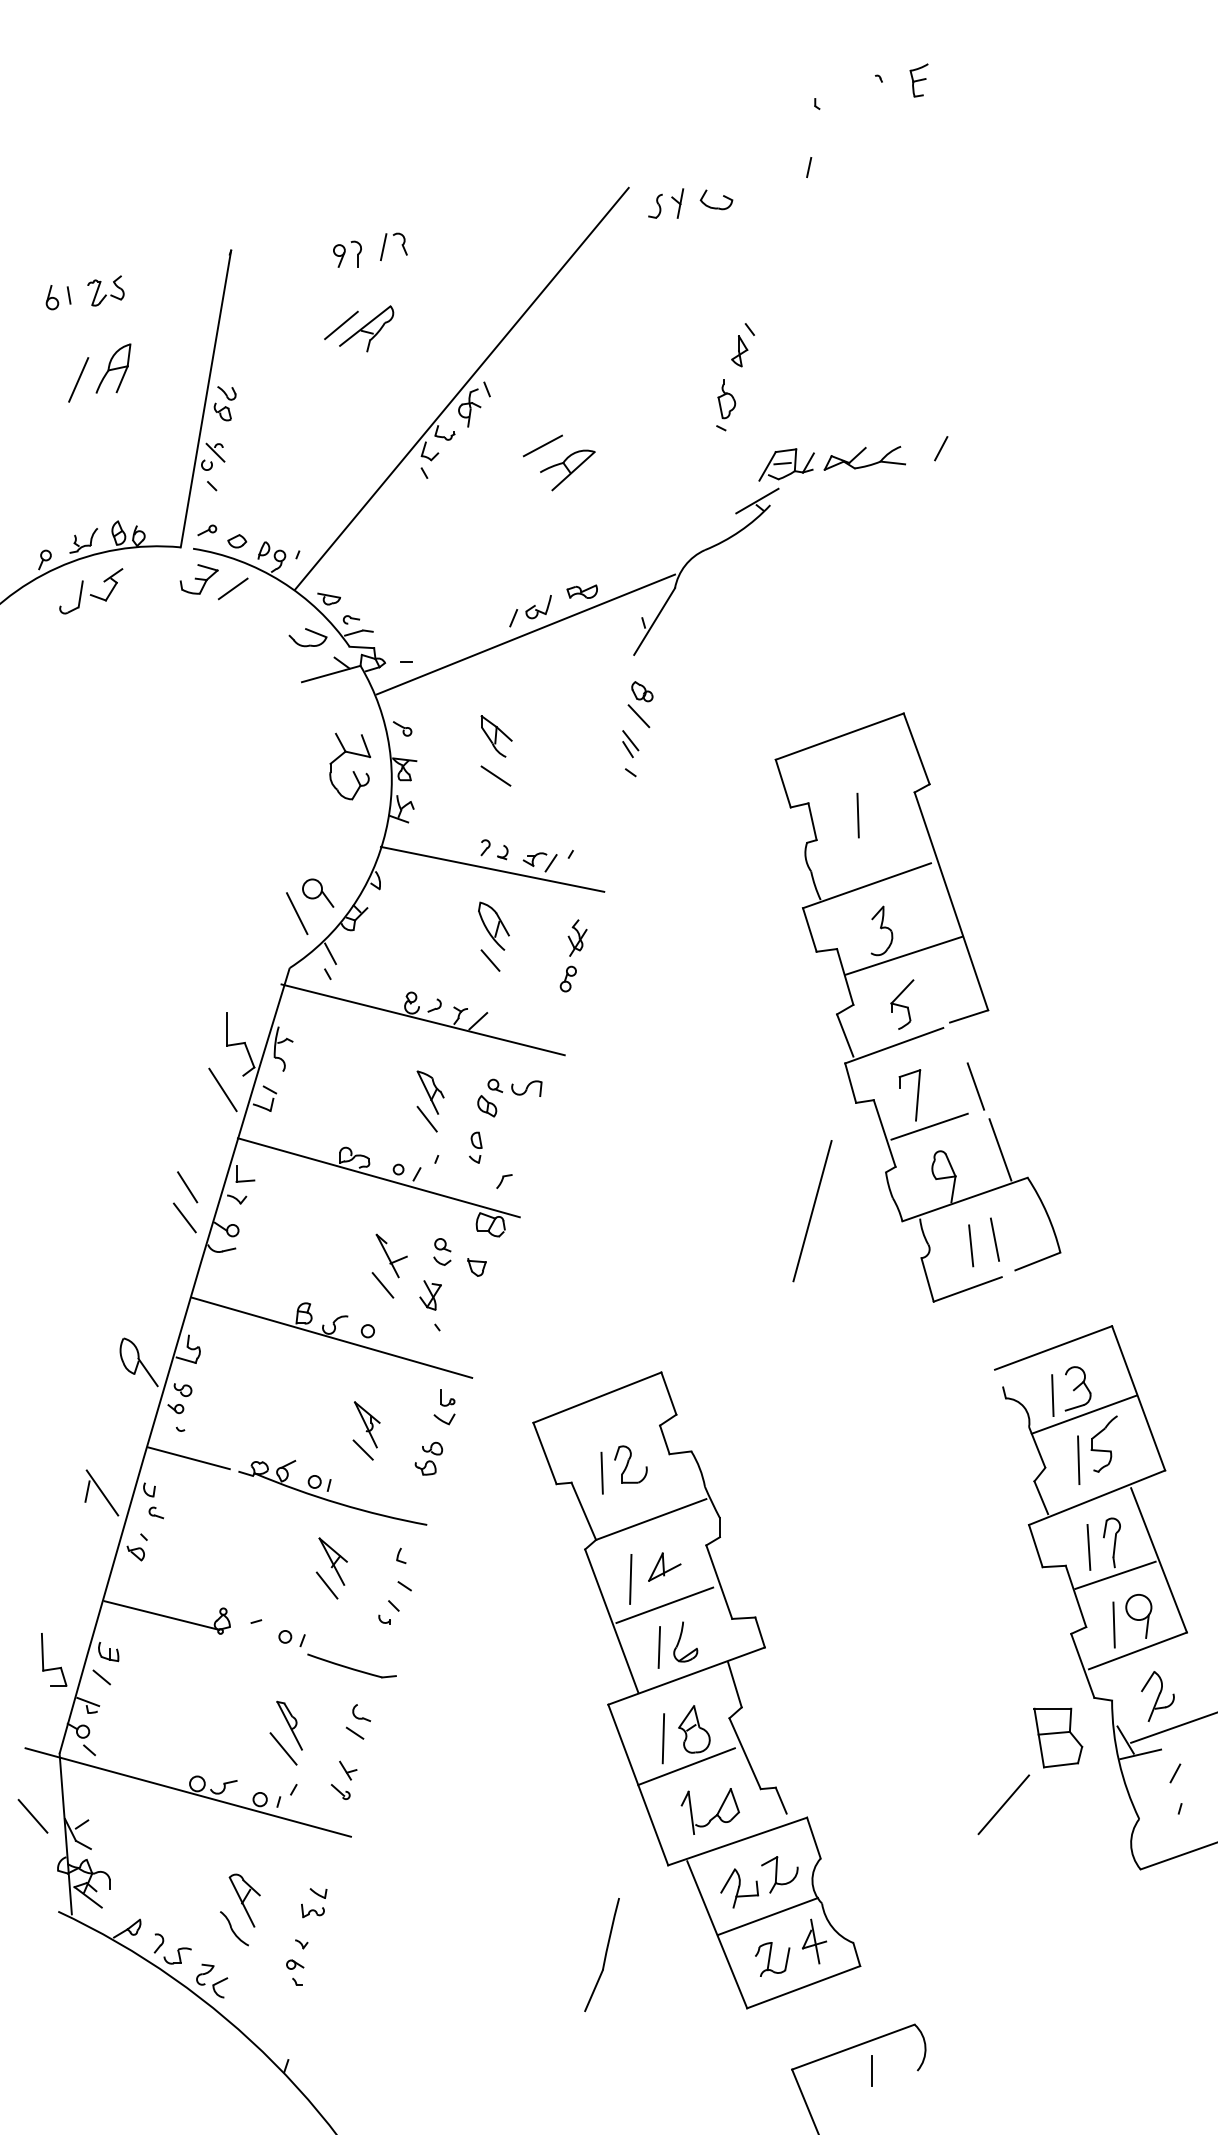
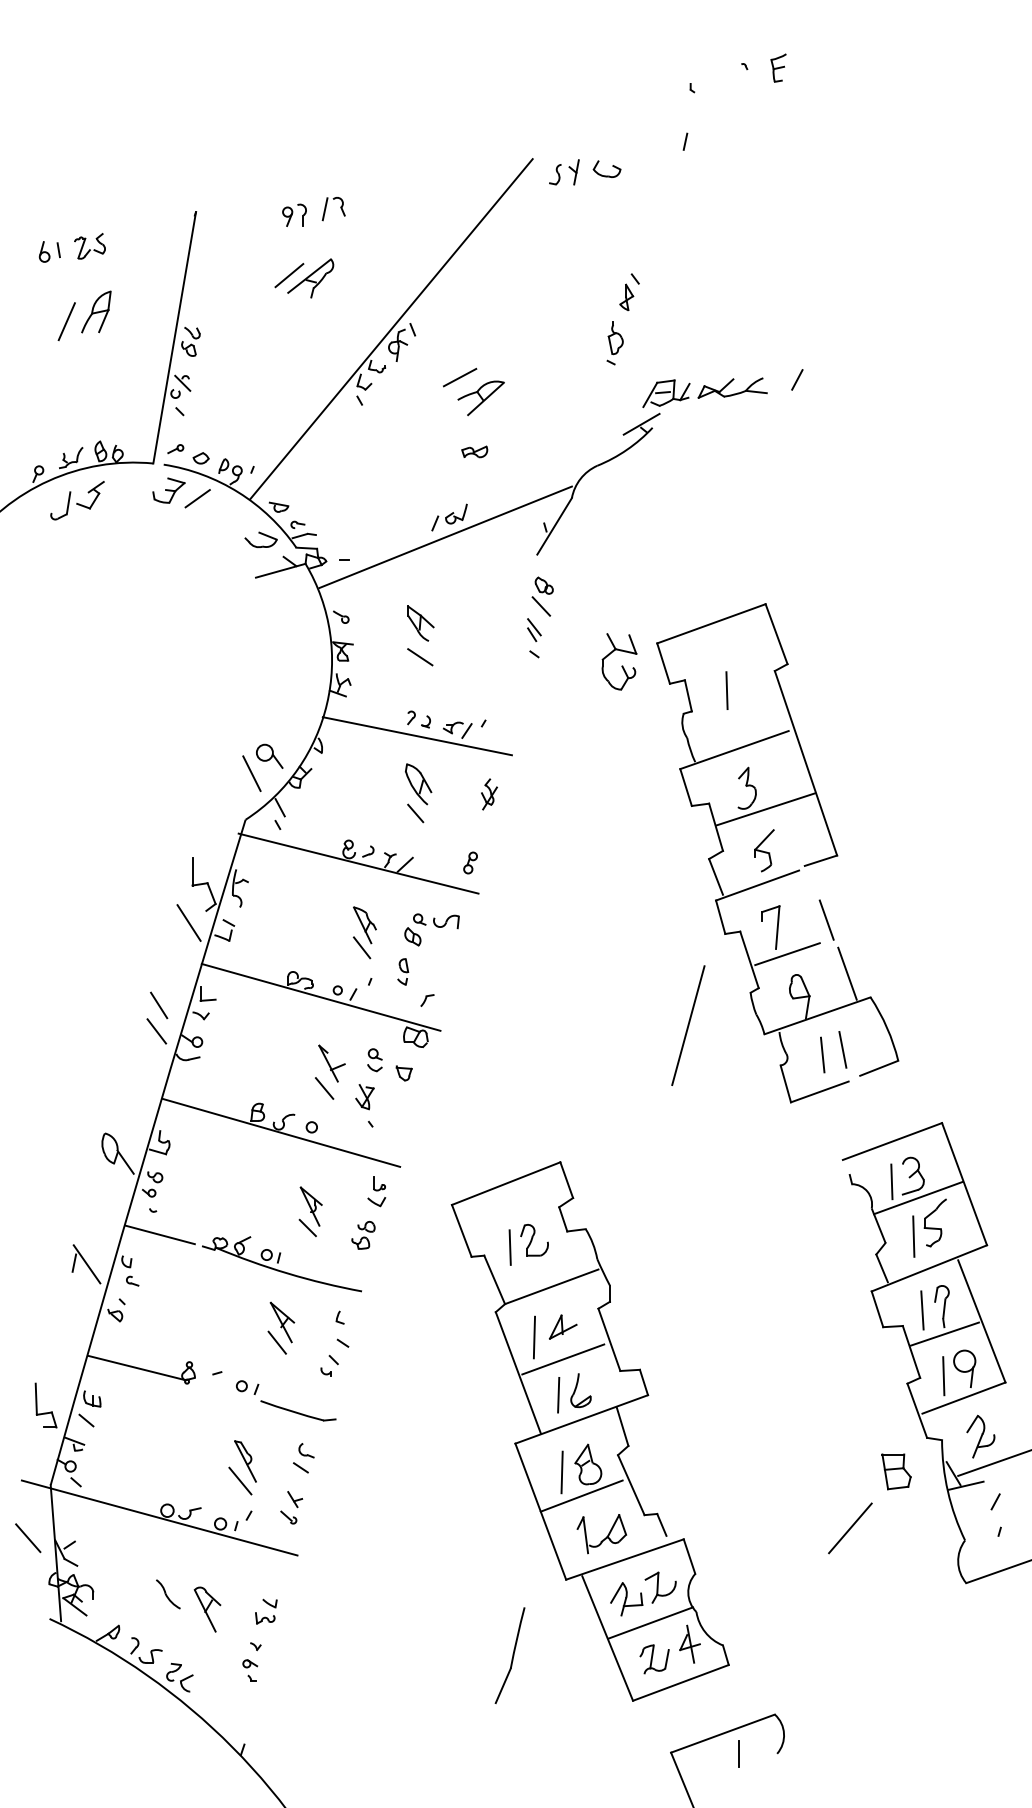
part: (581, 591) -> (474, 451), moved
part: (350, 766) -> (619, 661), moved
part: (567, 978) -> (469, 862), moved
part: (1058, 1737) -> (896, 1471), size x0.7
part: (234, 1928) -> (168, 1594), moved

